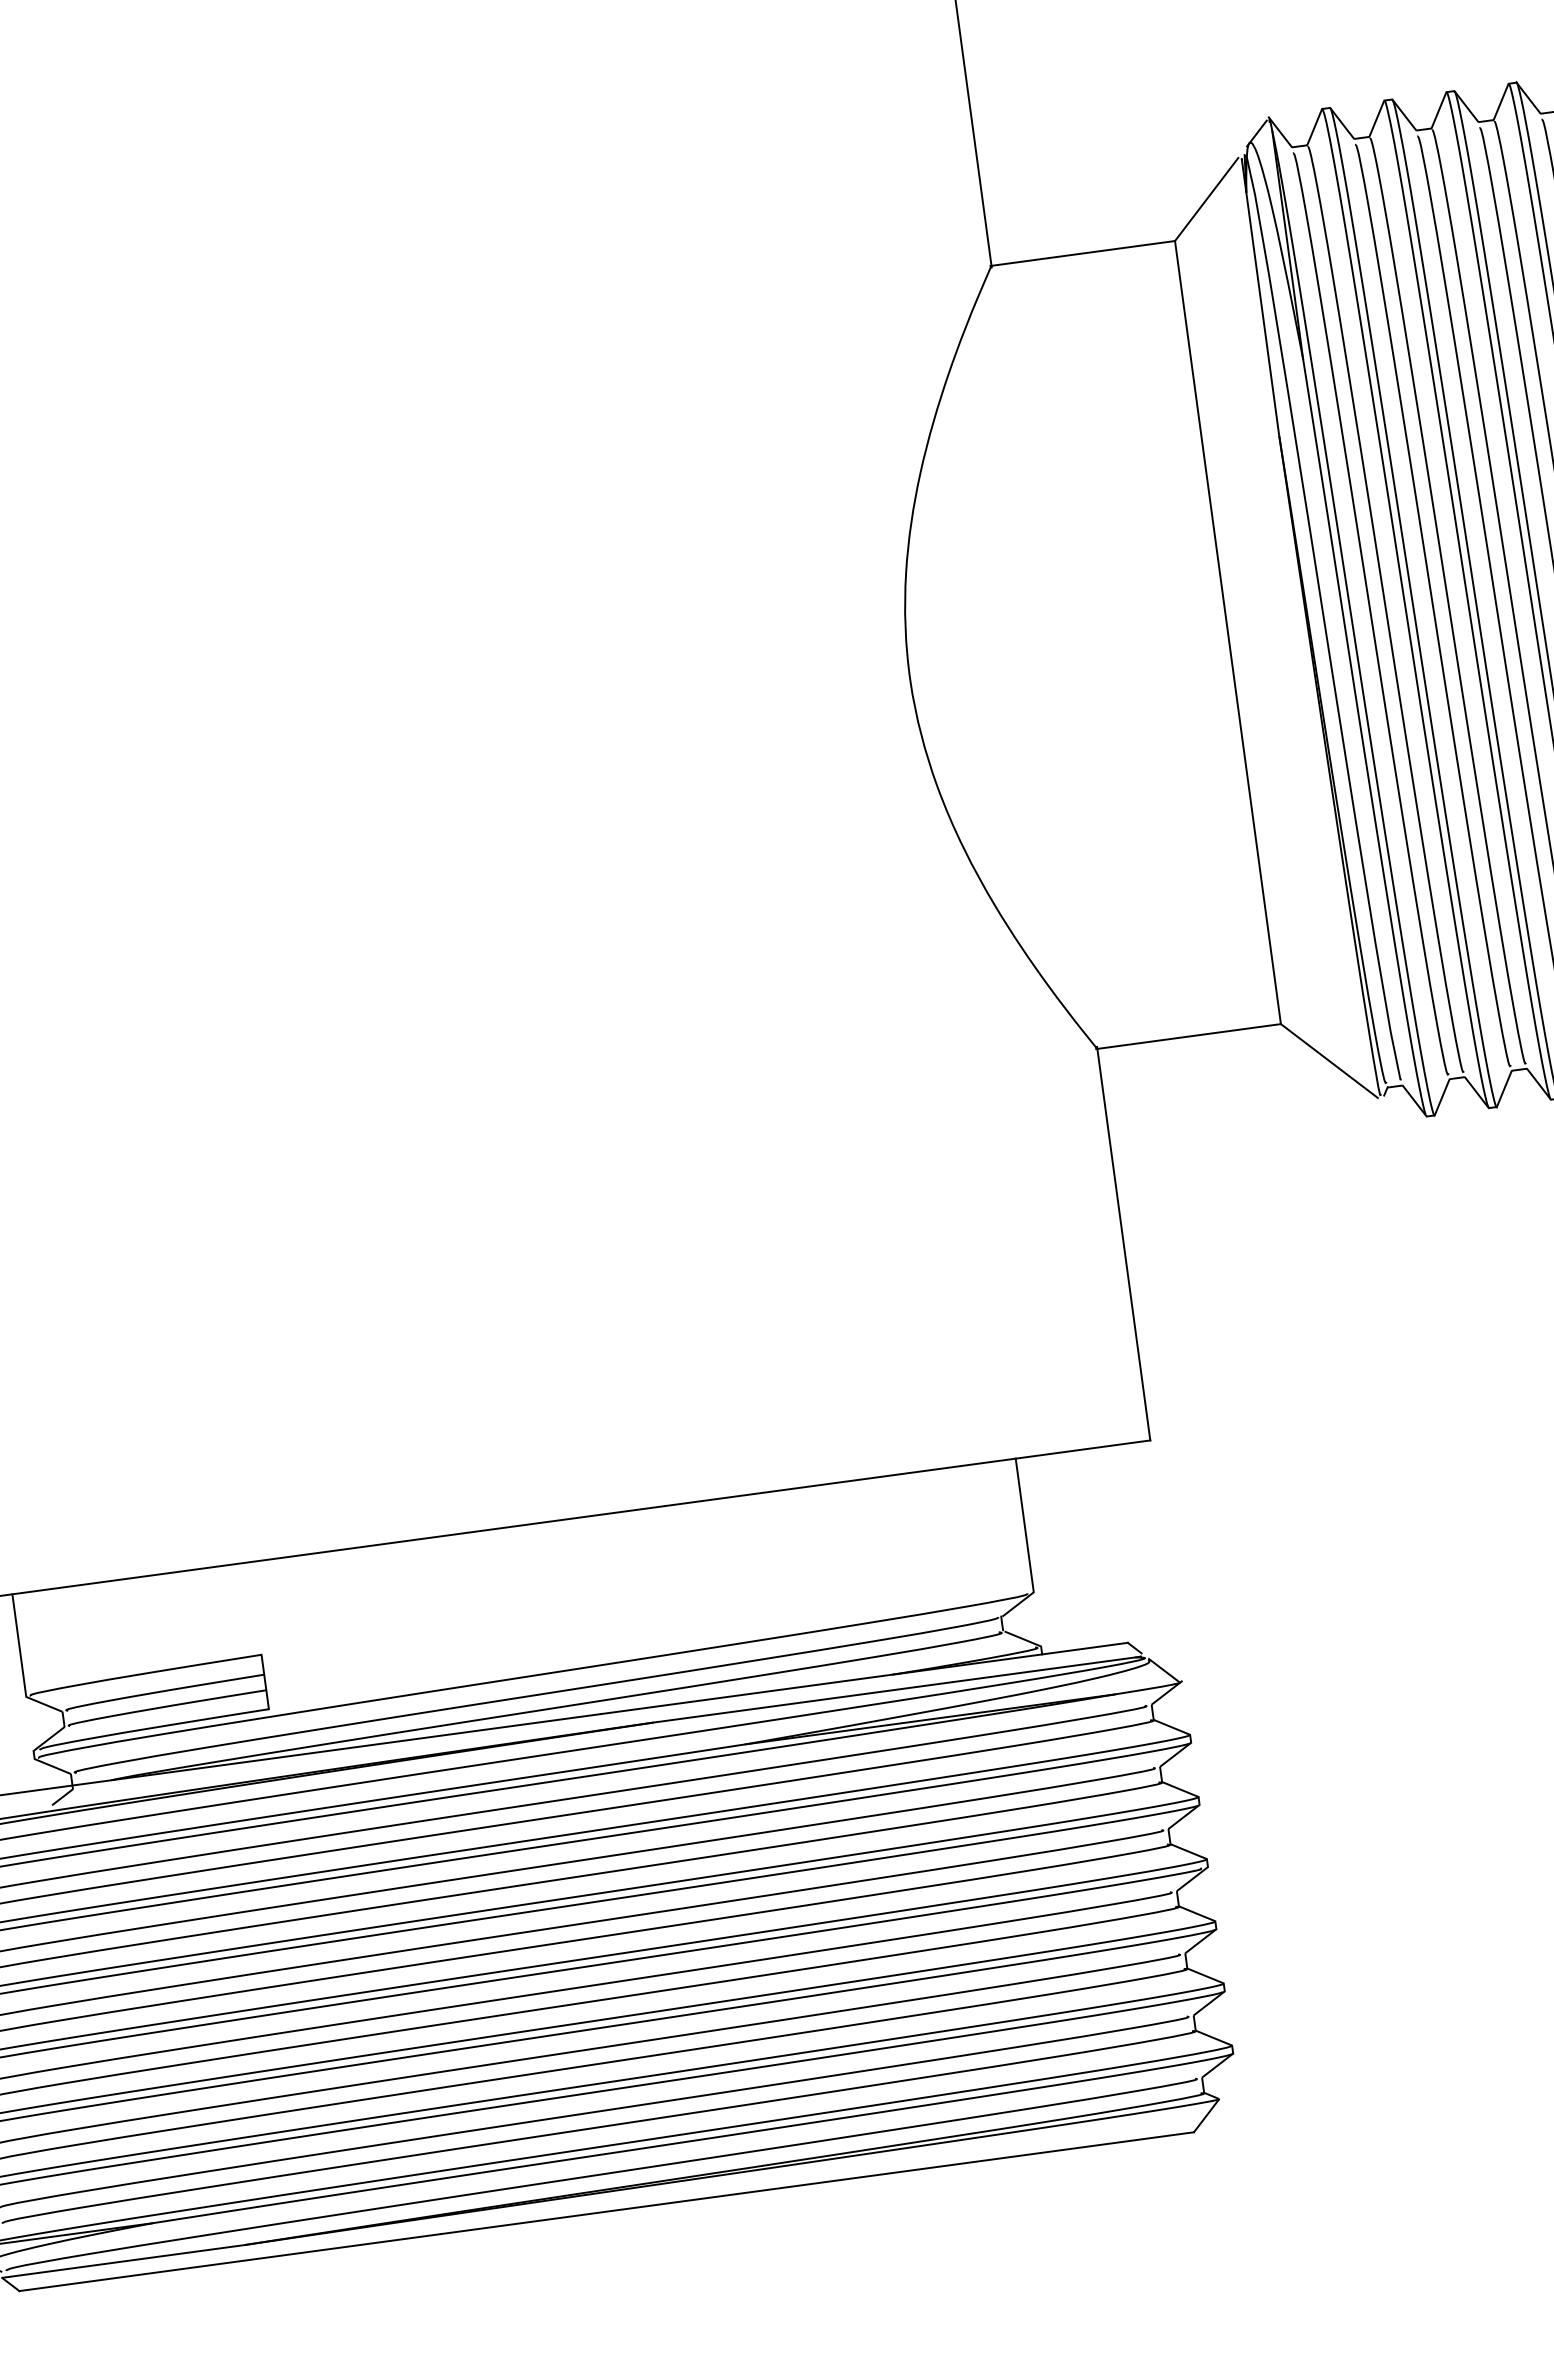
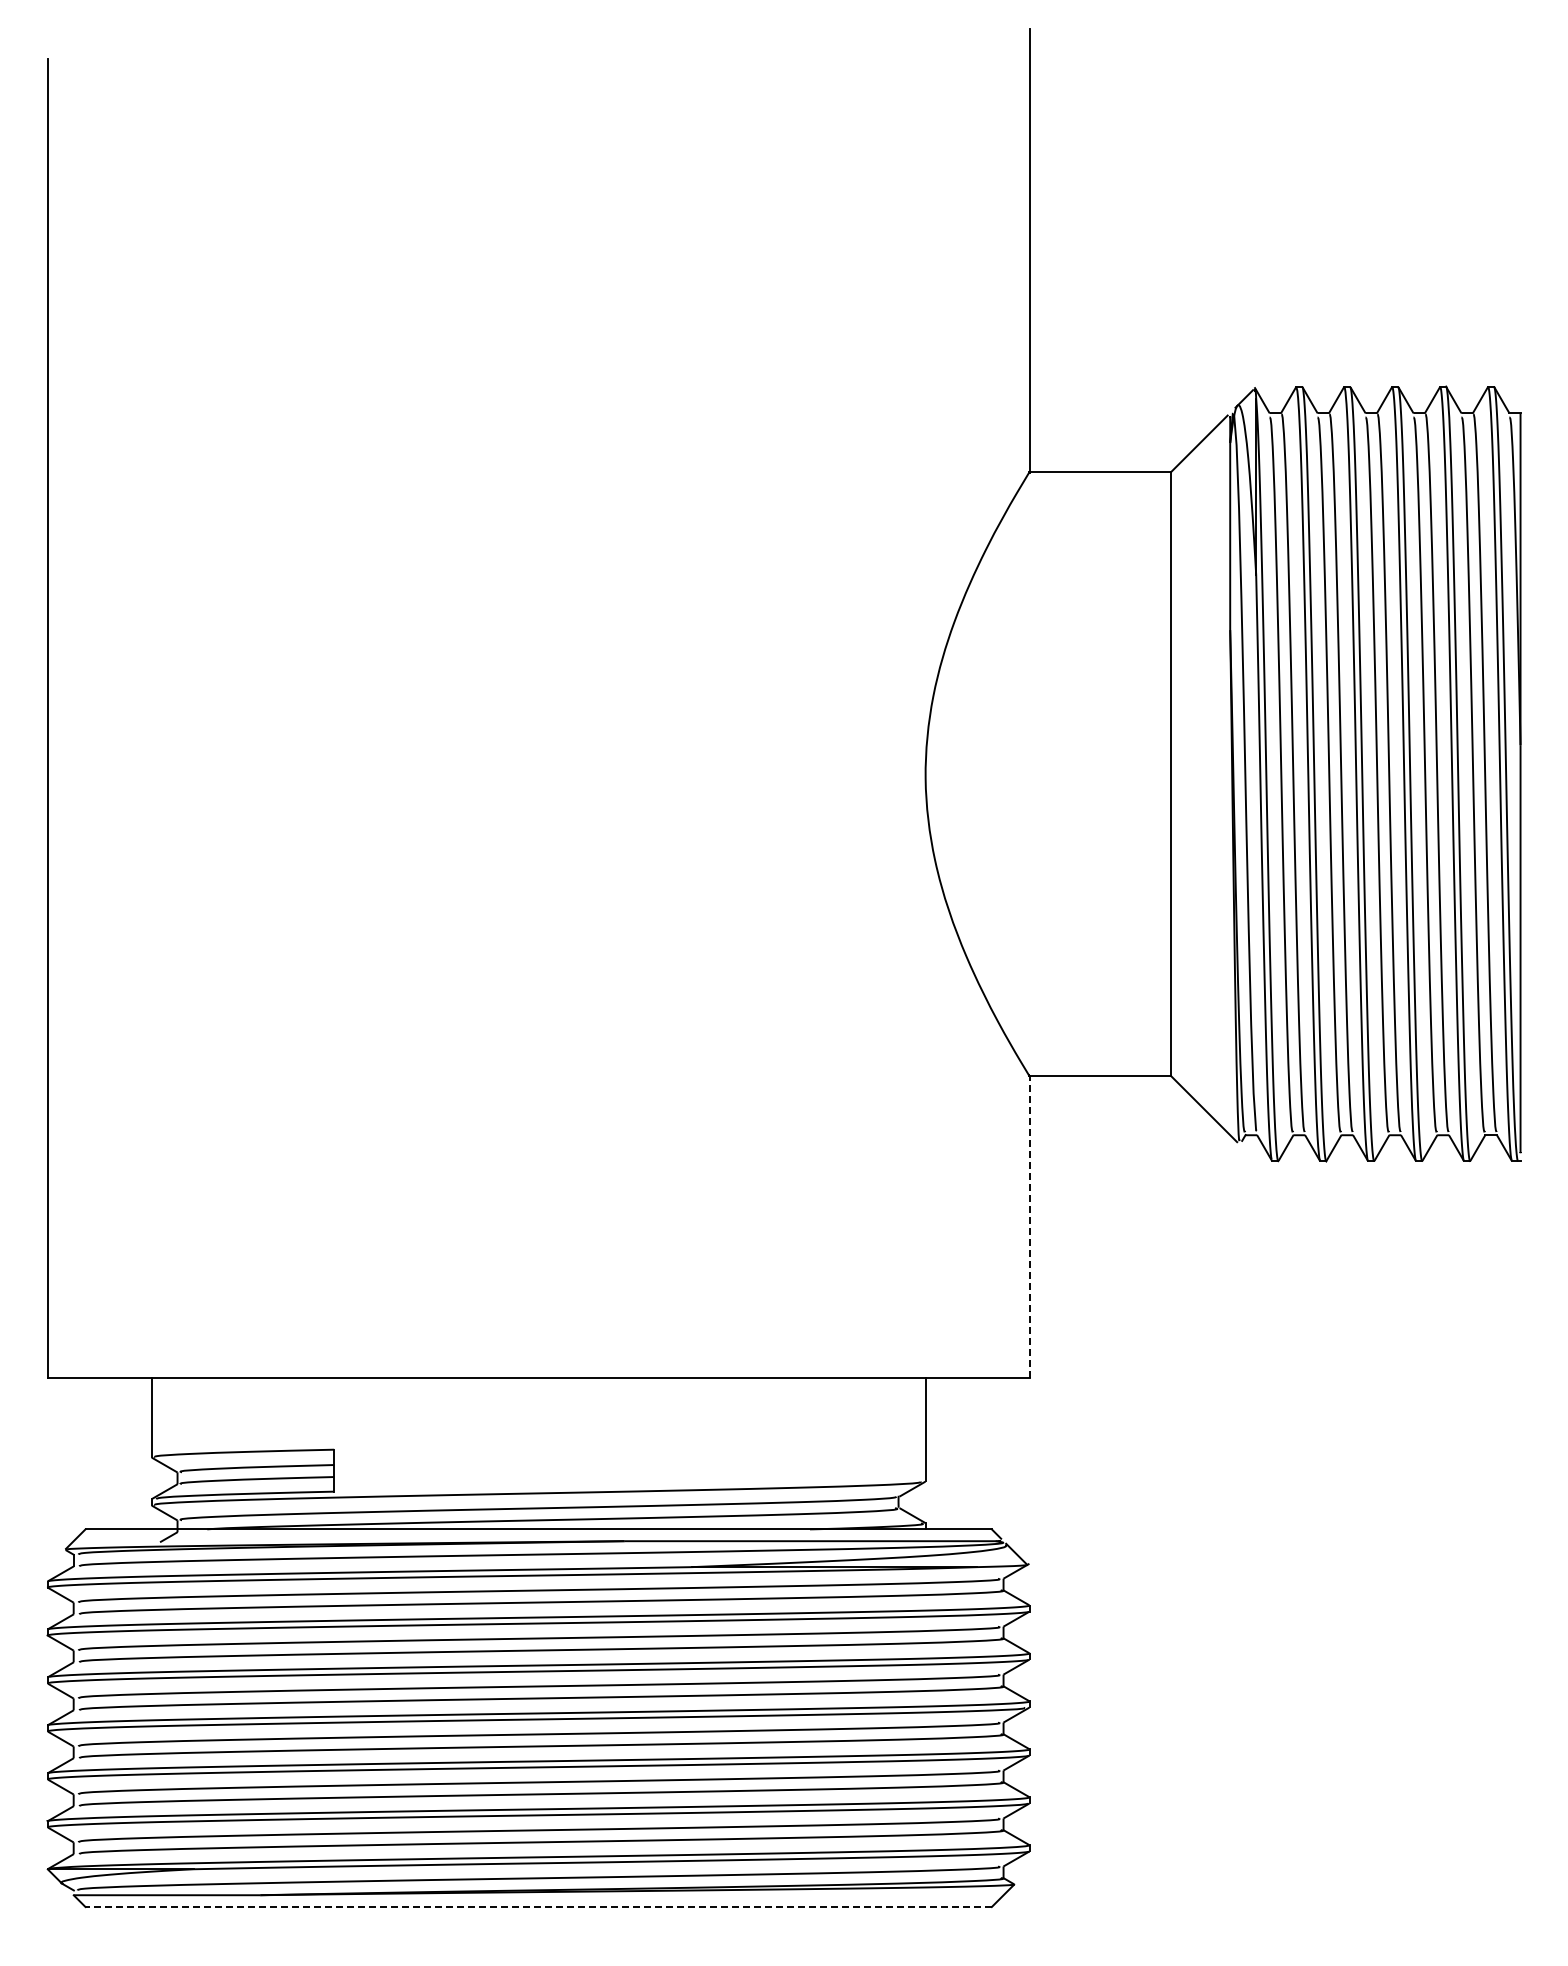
line: (1123, 1243) -> (1029, 1226), solid -> dashed
line: (606, 2212) -> (538, 1907), solid -> dashed

